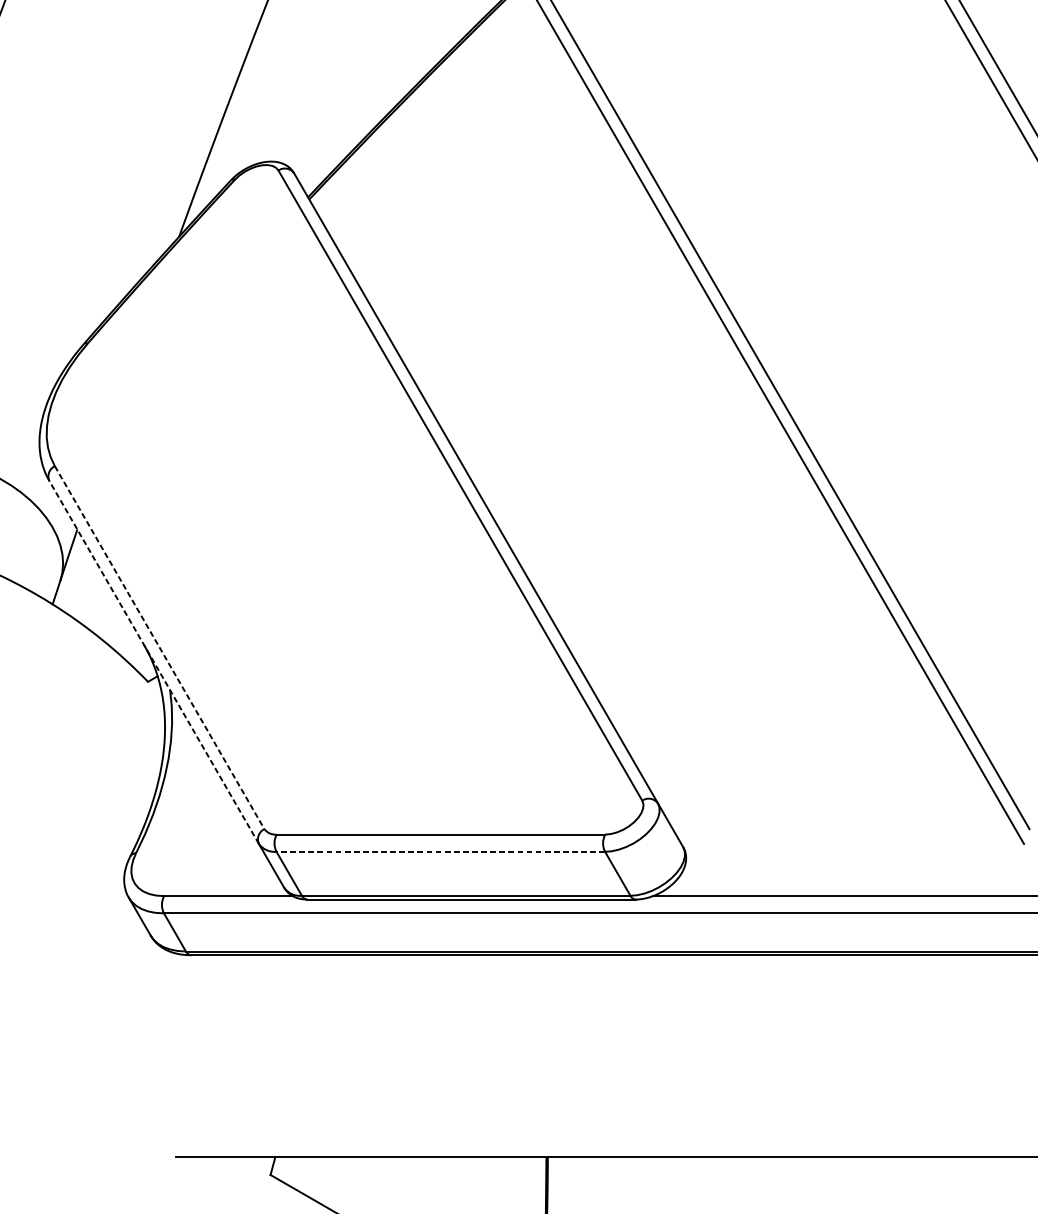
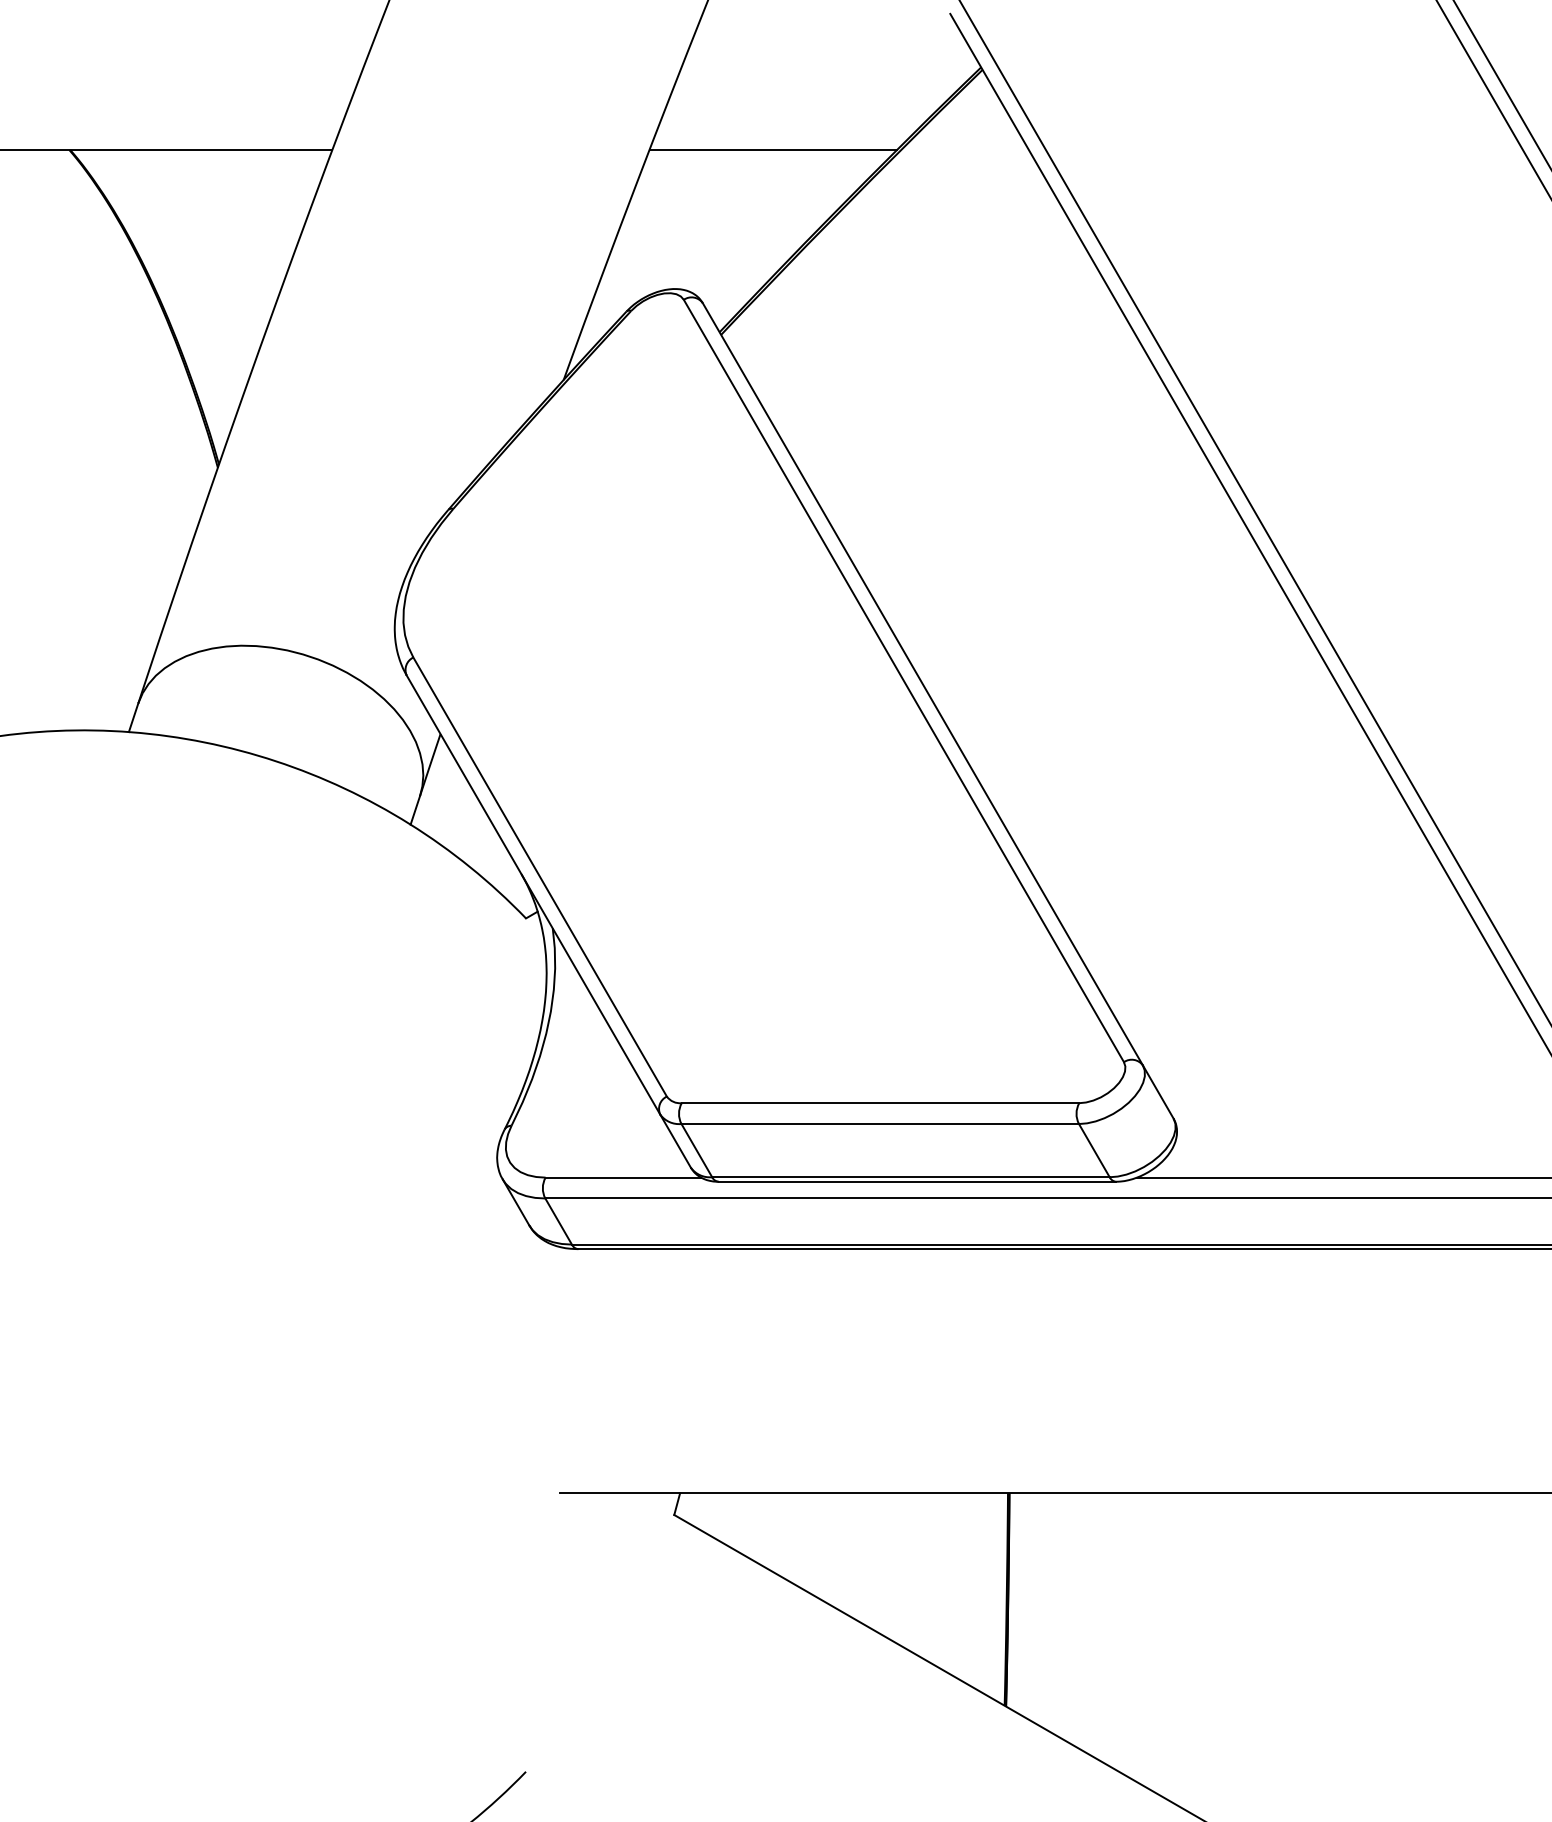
line: (351, 47) -> (772, 150), added
line: (159, 648) -> (540, 877), dashed -> solid
line: (154, 662) -> (533, 894), dashed -> solid
line: (441, 852) -> (880, 1124), dashed -> solid

